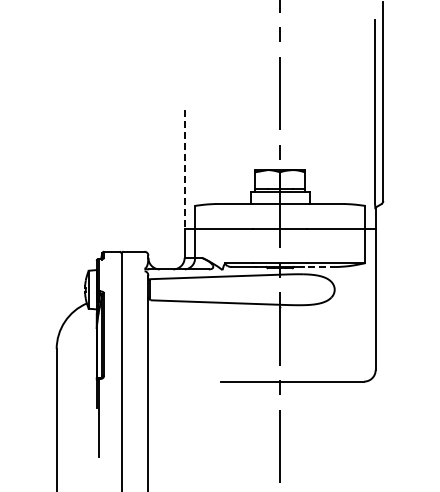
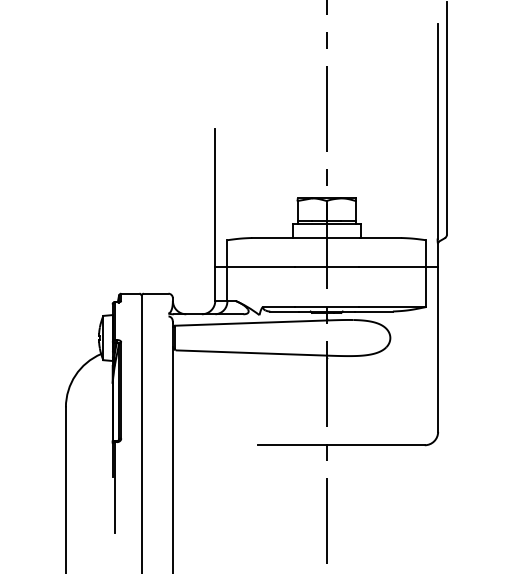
line: (184, 170) -> (215, 198), dashed -> solid
line: (319, 267) -> (372, 312), dashed -> solid

